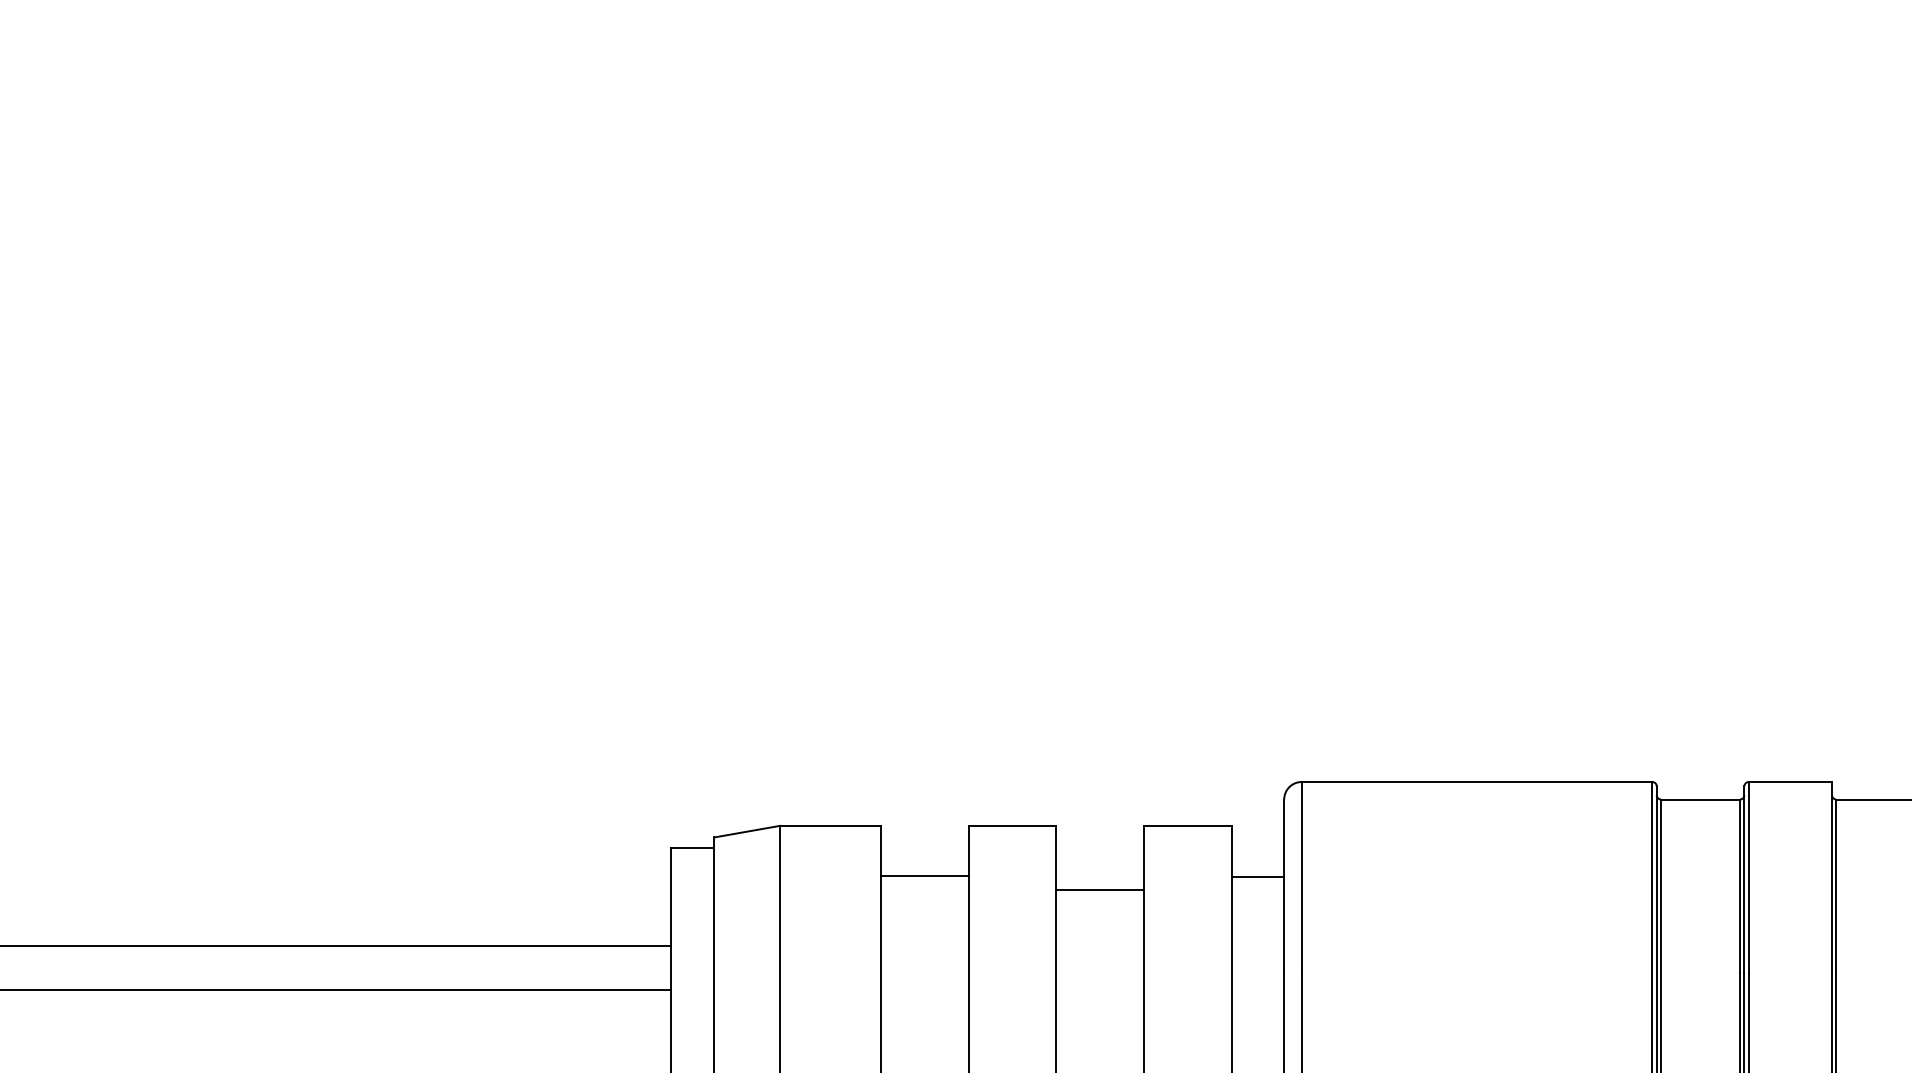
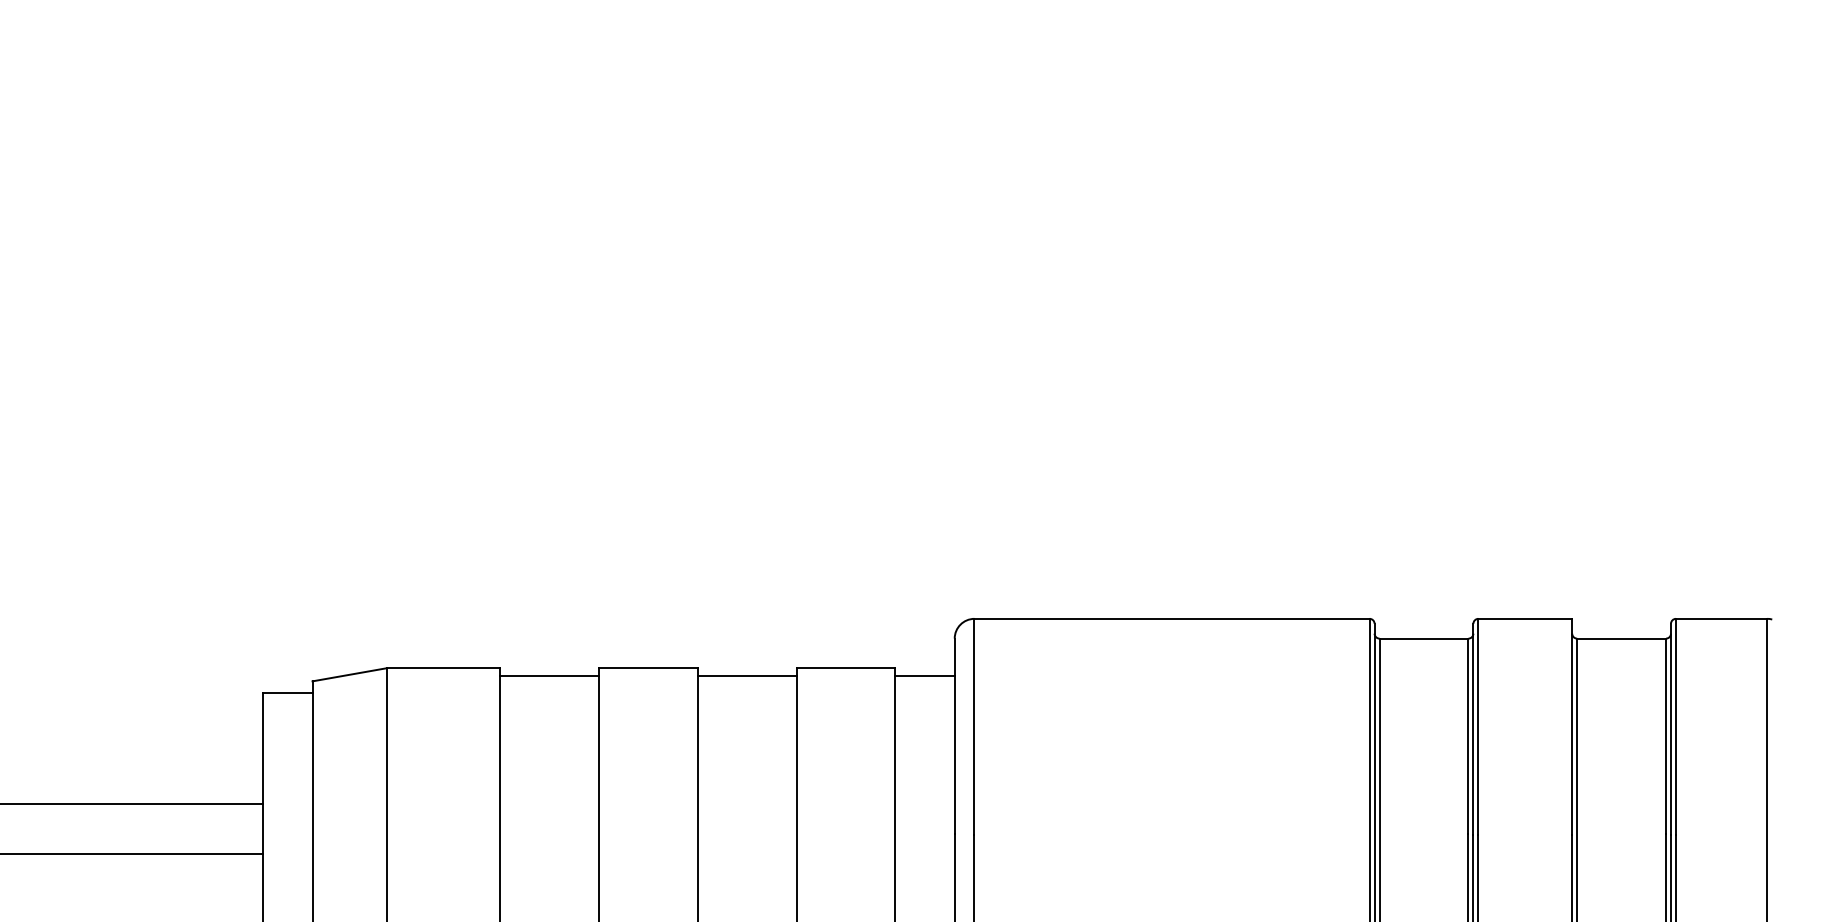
line: (924, 876) -> (549, 675), moved
line: (1257, 877) -> (924, 675), moved
line: (1099, 890) -> (746, 675), moved

